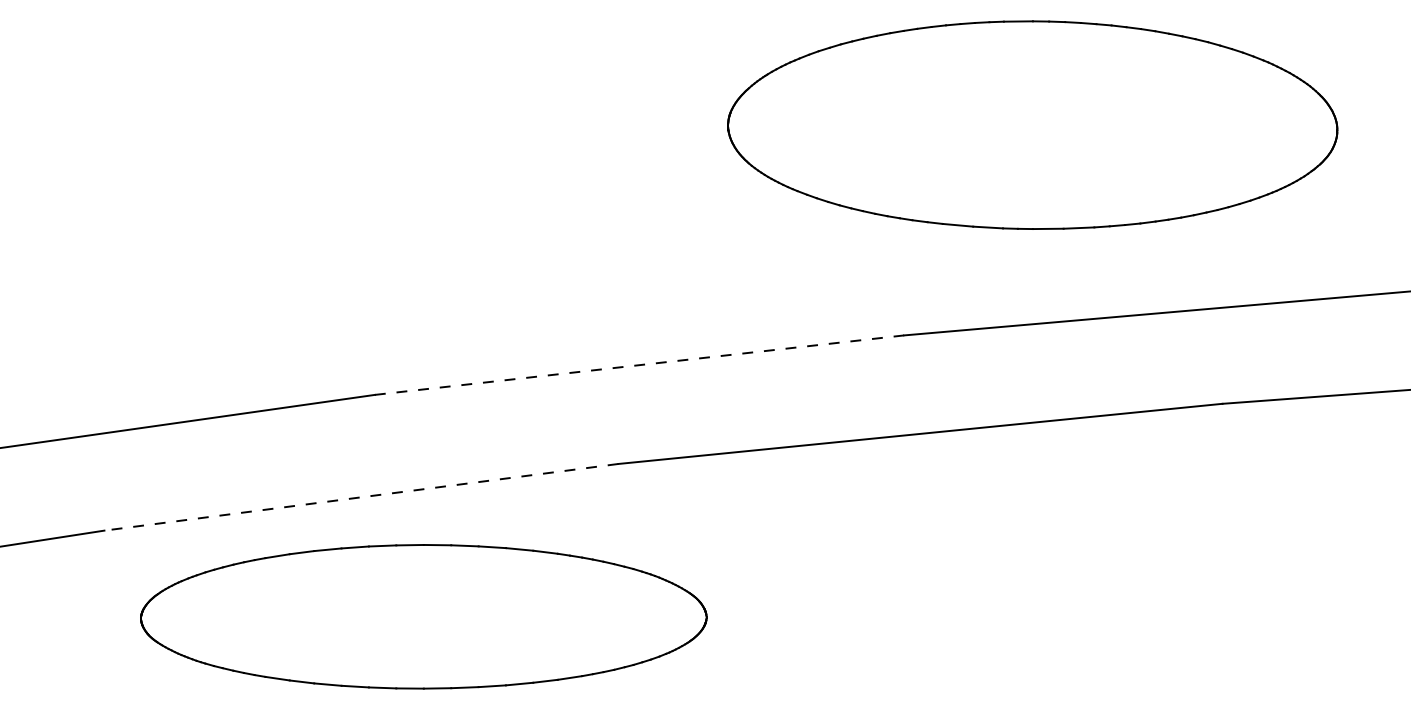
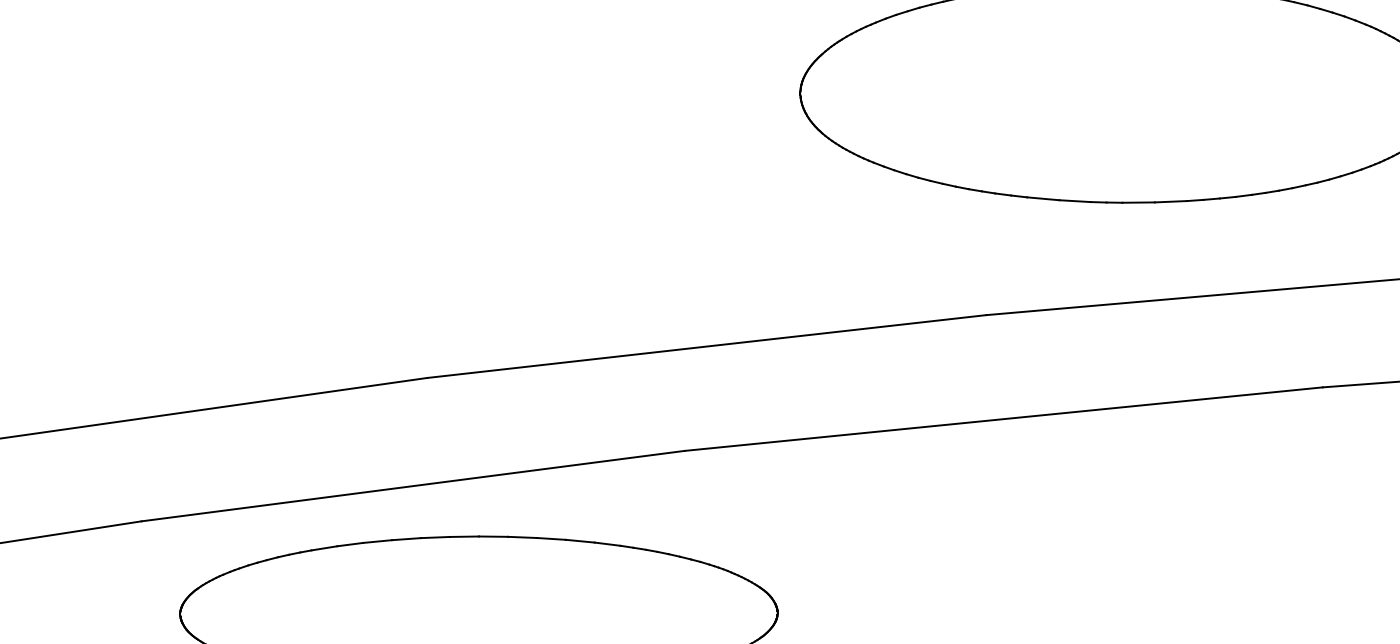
line: (640, 365) -> (707, 346), dashed -> solid
line: (360, 497) -> (412, 486), dashed -> solid

